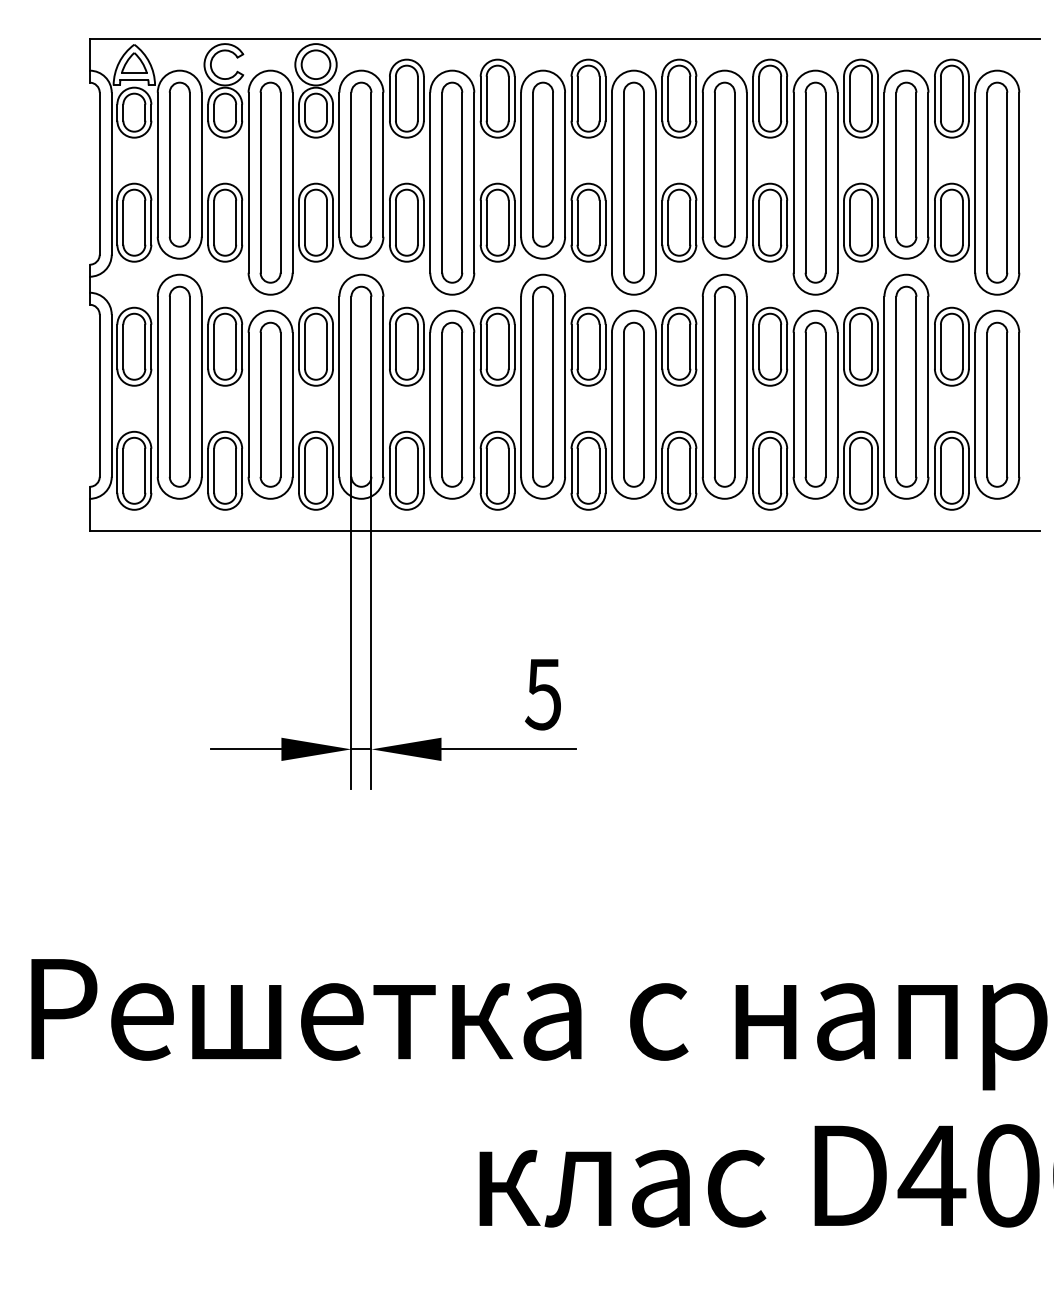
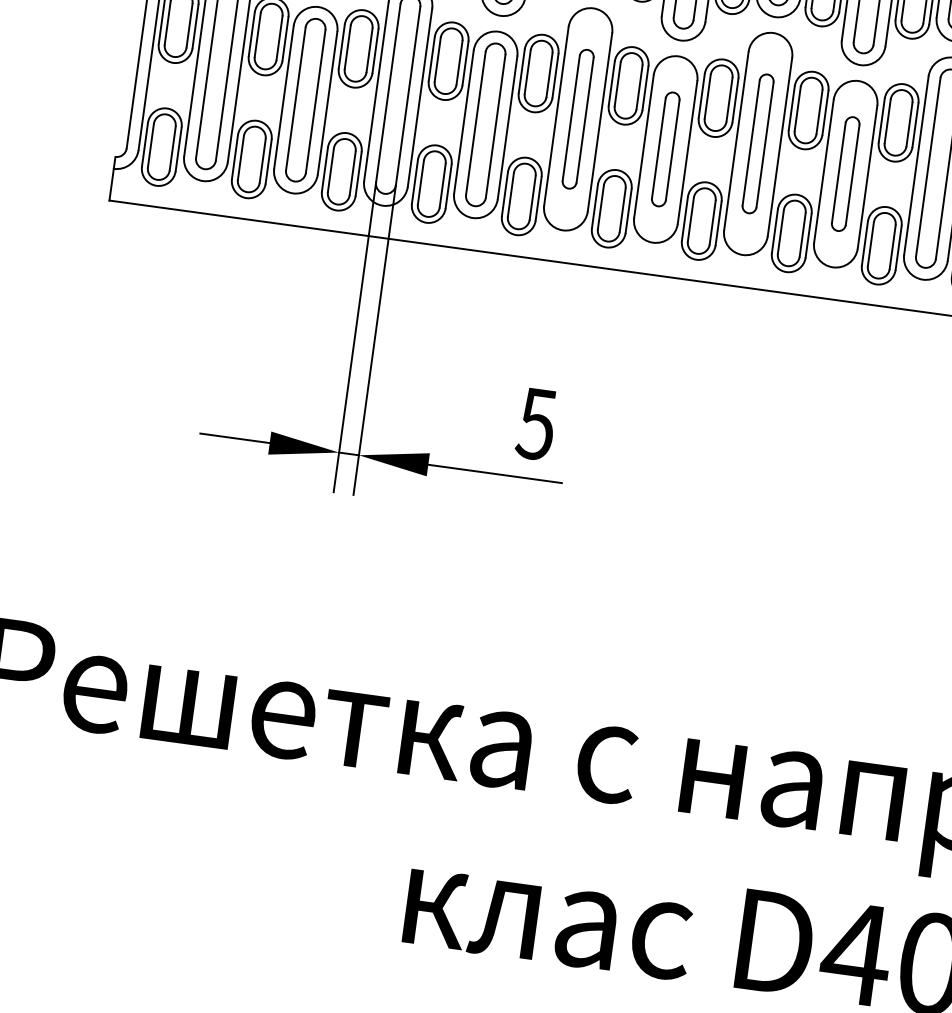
part: (542, 386) -> (577, 118), size x0.7
part: (724, 386) -> (757, 143), size x0.7
part: (633, 404) -> (665, 149), size x0.7
part: (815, 404) -> (845, 173), size x0.7

